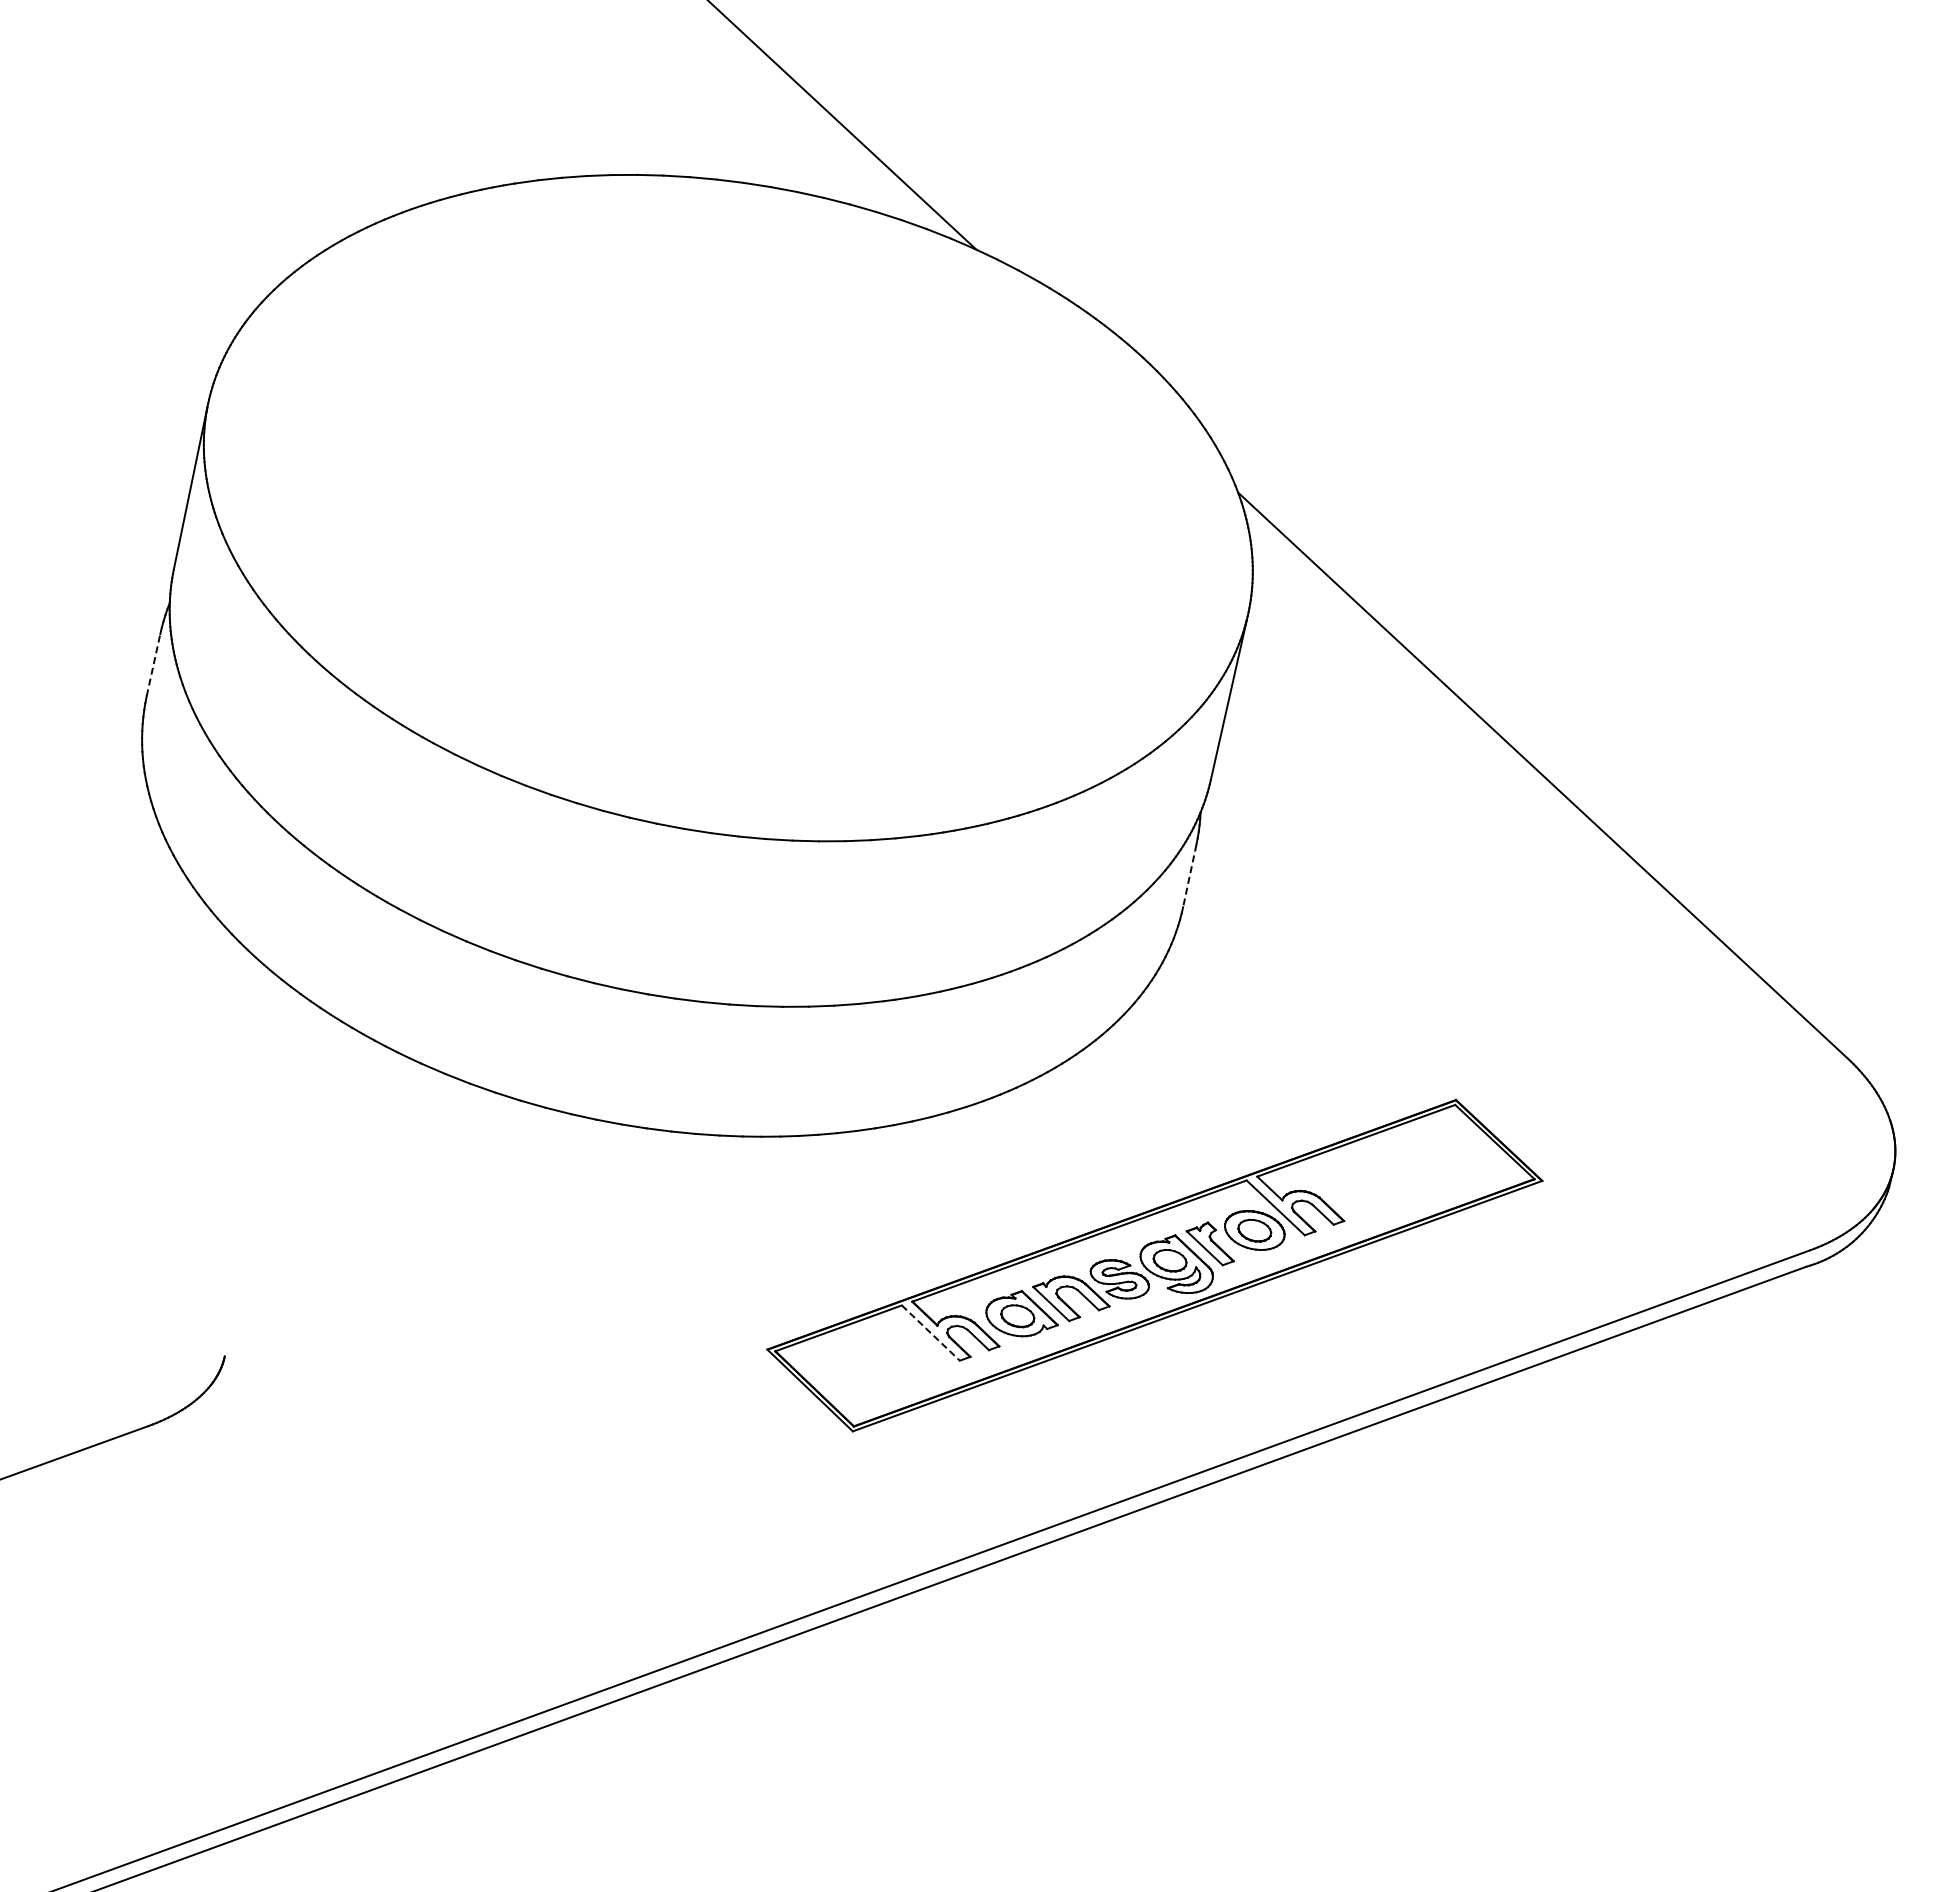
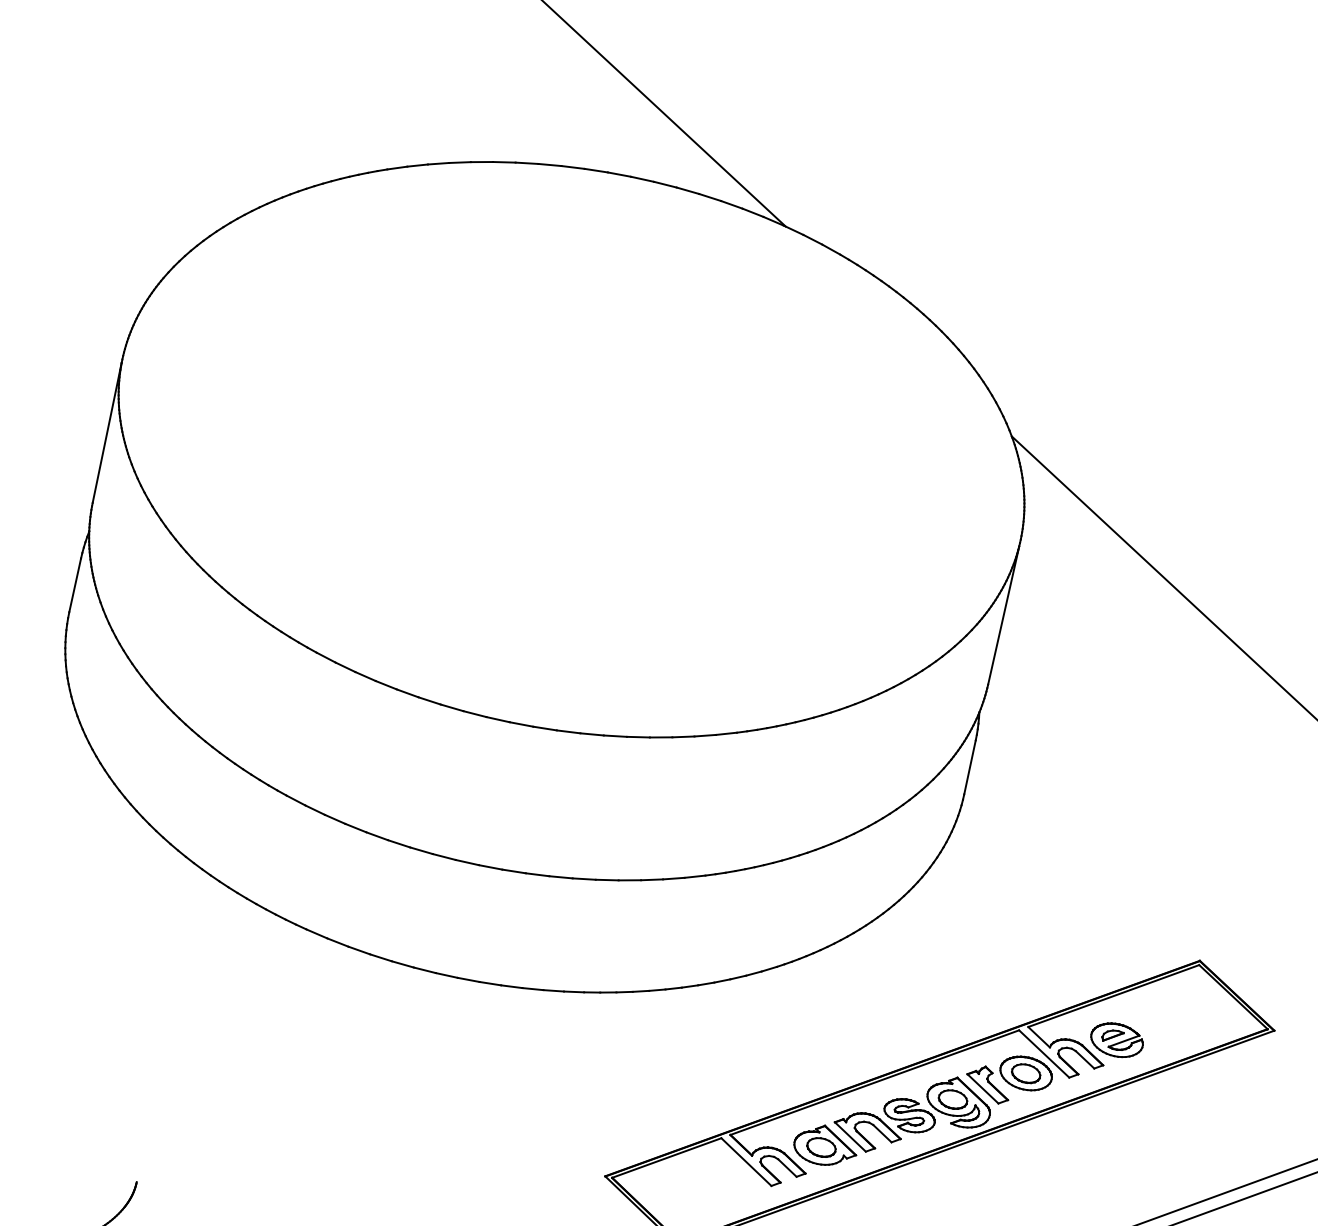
line: (153, 665) -> (75, 585), dashed -> solid
line: (1189, 875) -> (969, 766), dashed -> solid
part: (1359, 1191) -> (1116, 1039), added
line: (931, 1333) -> (746, 1162), dashed -> solid

